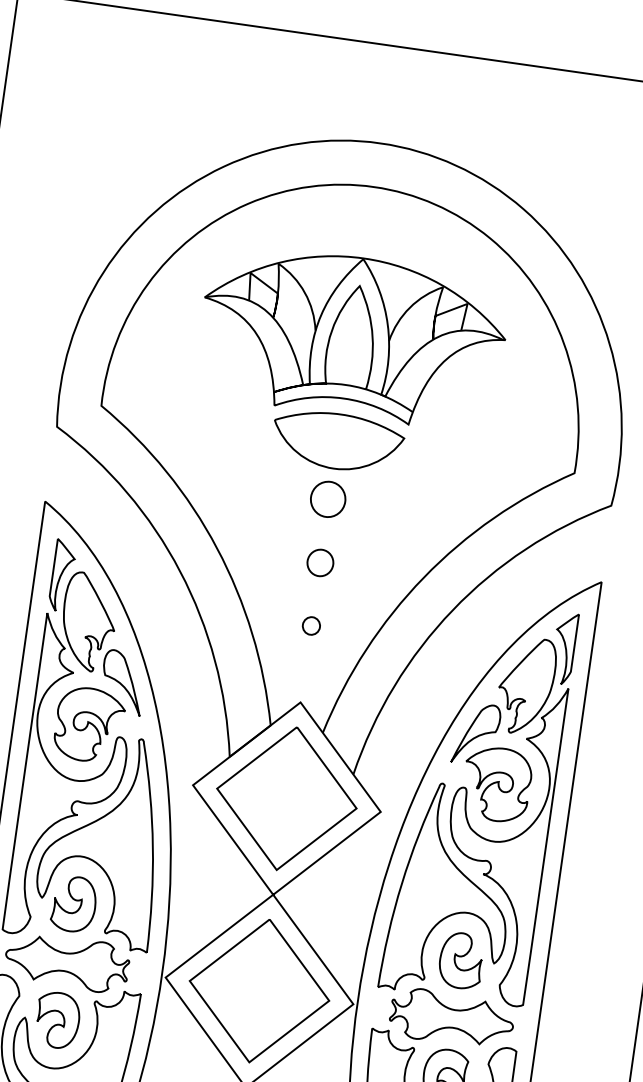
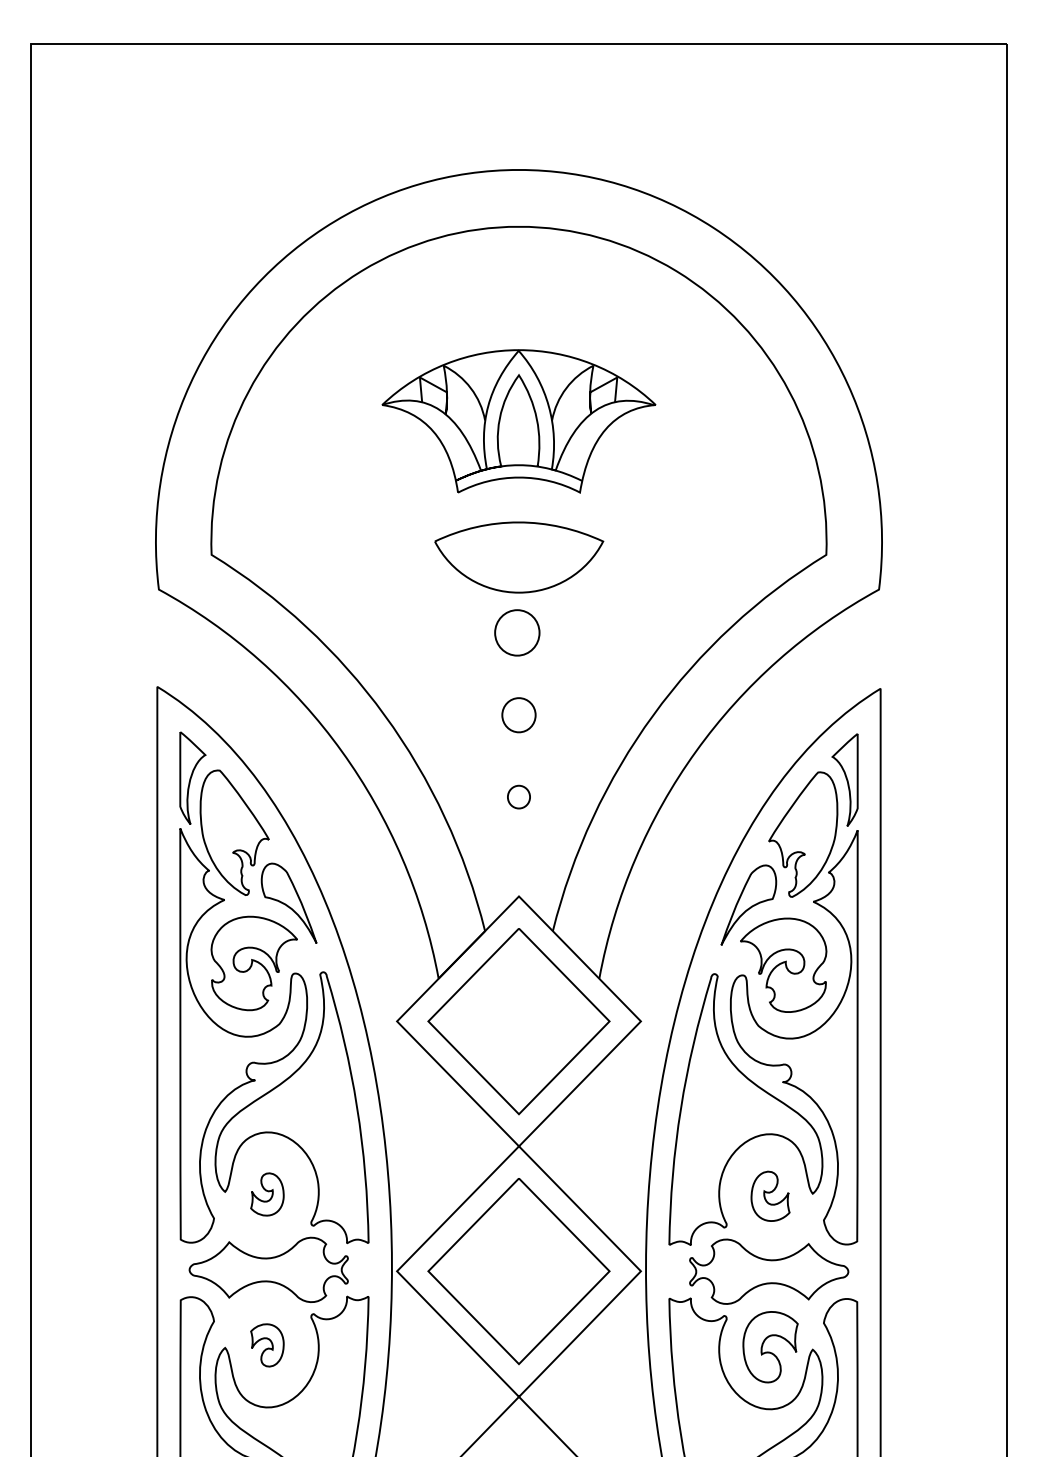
part: (352, 336) -> (518, 421), size x0.7
part: (74, 904) -> (267, 1194), size x0.6
part: (461, 960) -> (770, 1196), size x0.7
part: (57, 1020) -> (267, 1345), size x0.6

